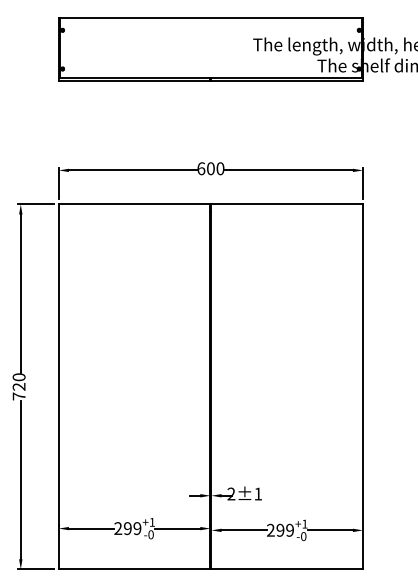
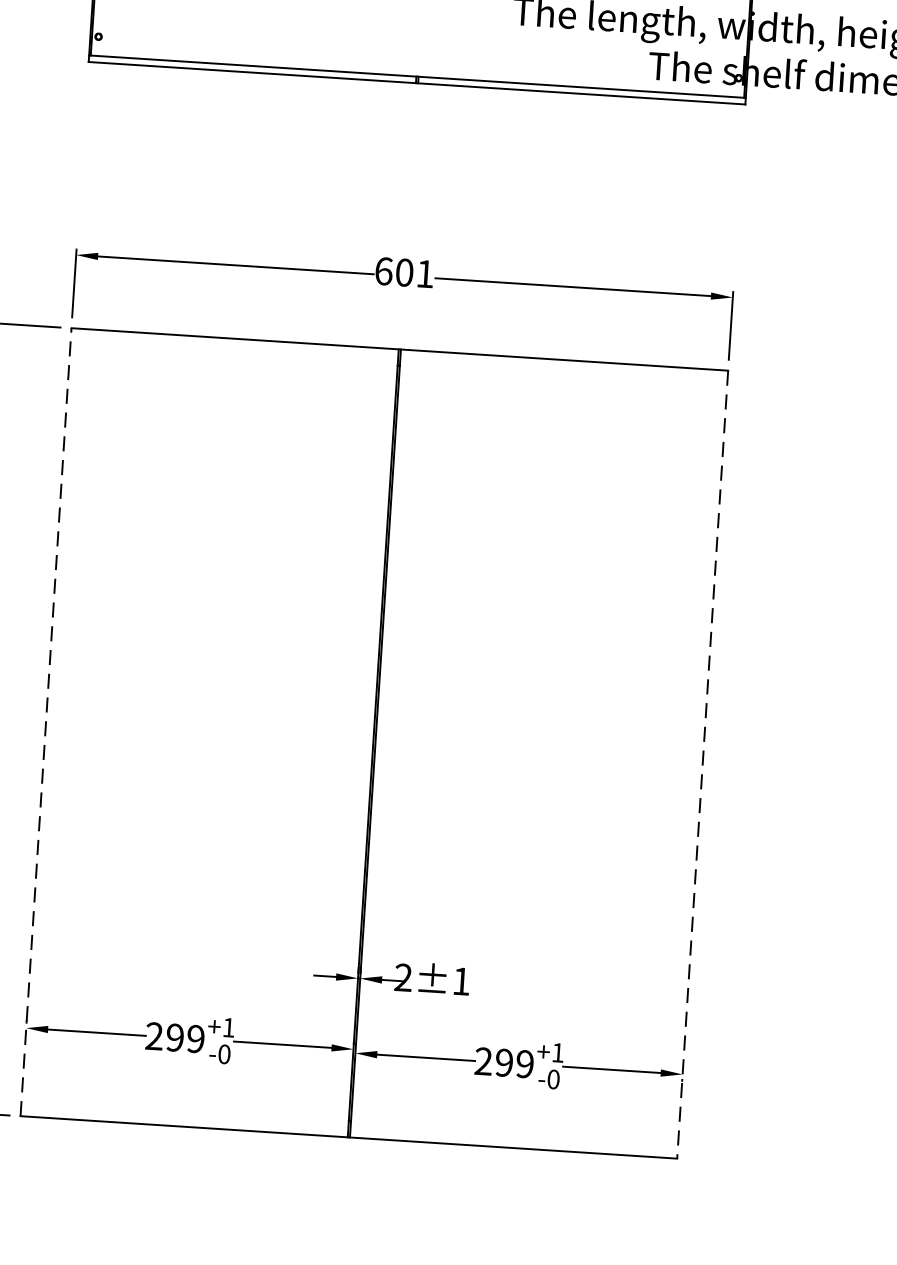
text: (220, 168) -> (425, 273), 600 -> 601
line: (58, 386) -> (45, 721), solid -> dashed
line: (363, 386) -> (703, 763), solid -> dashed

